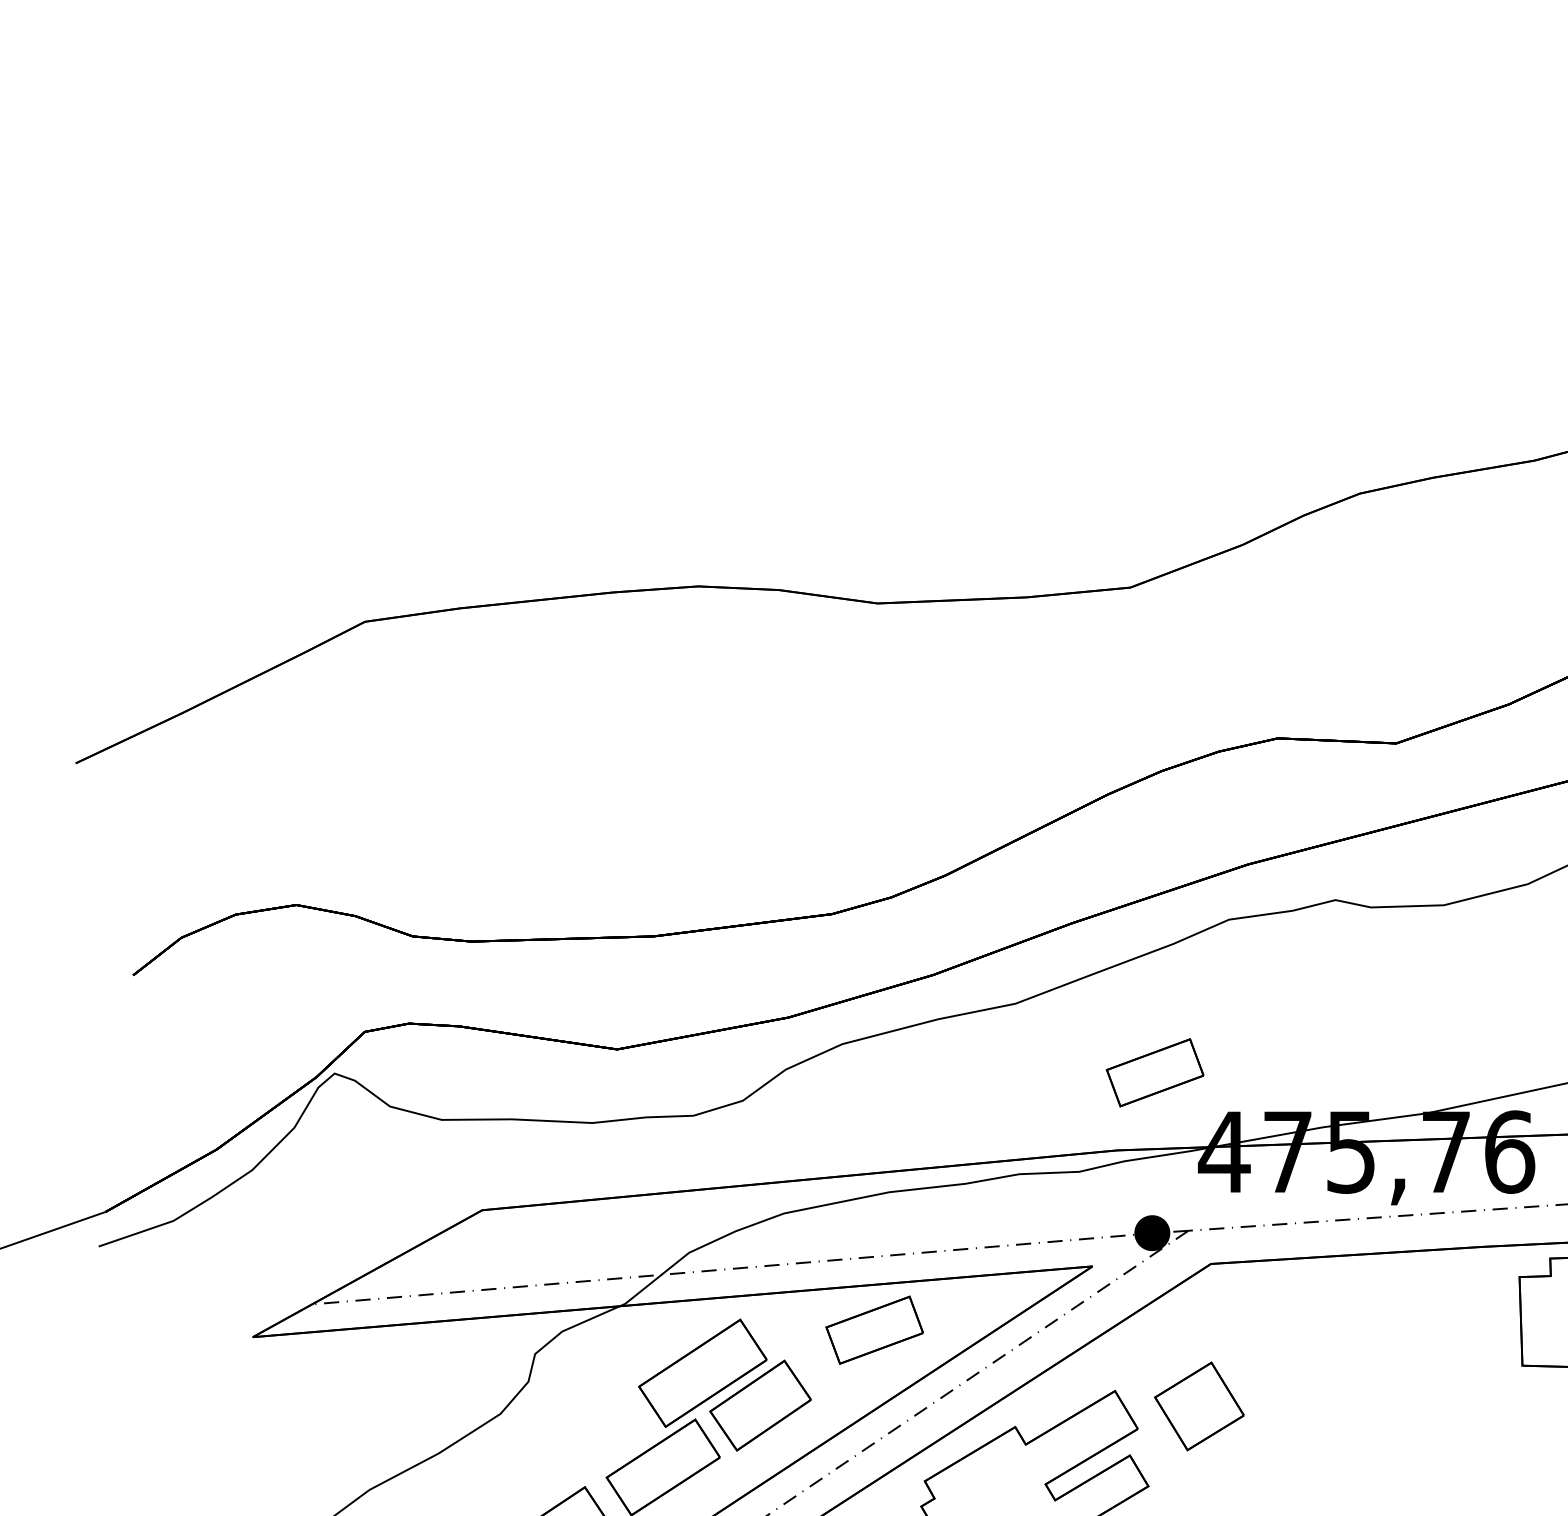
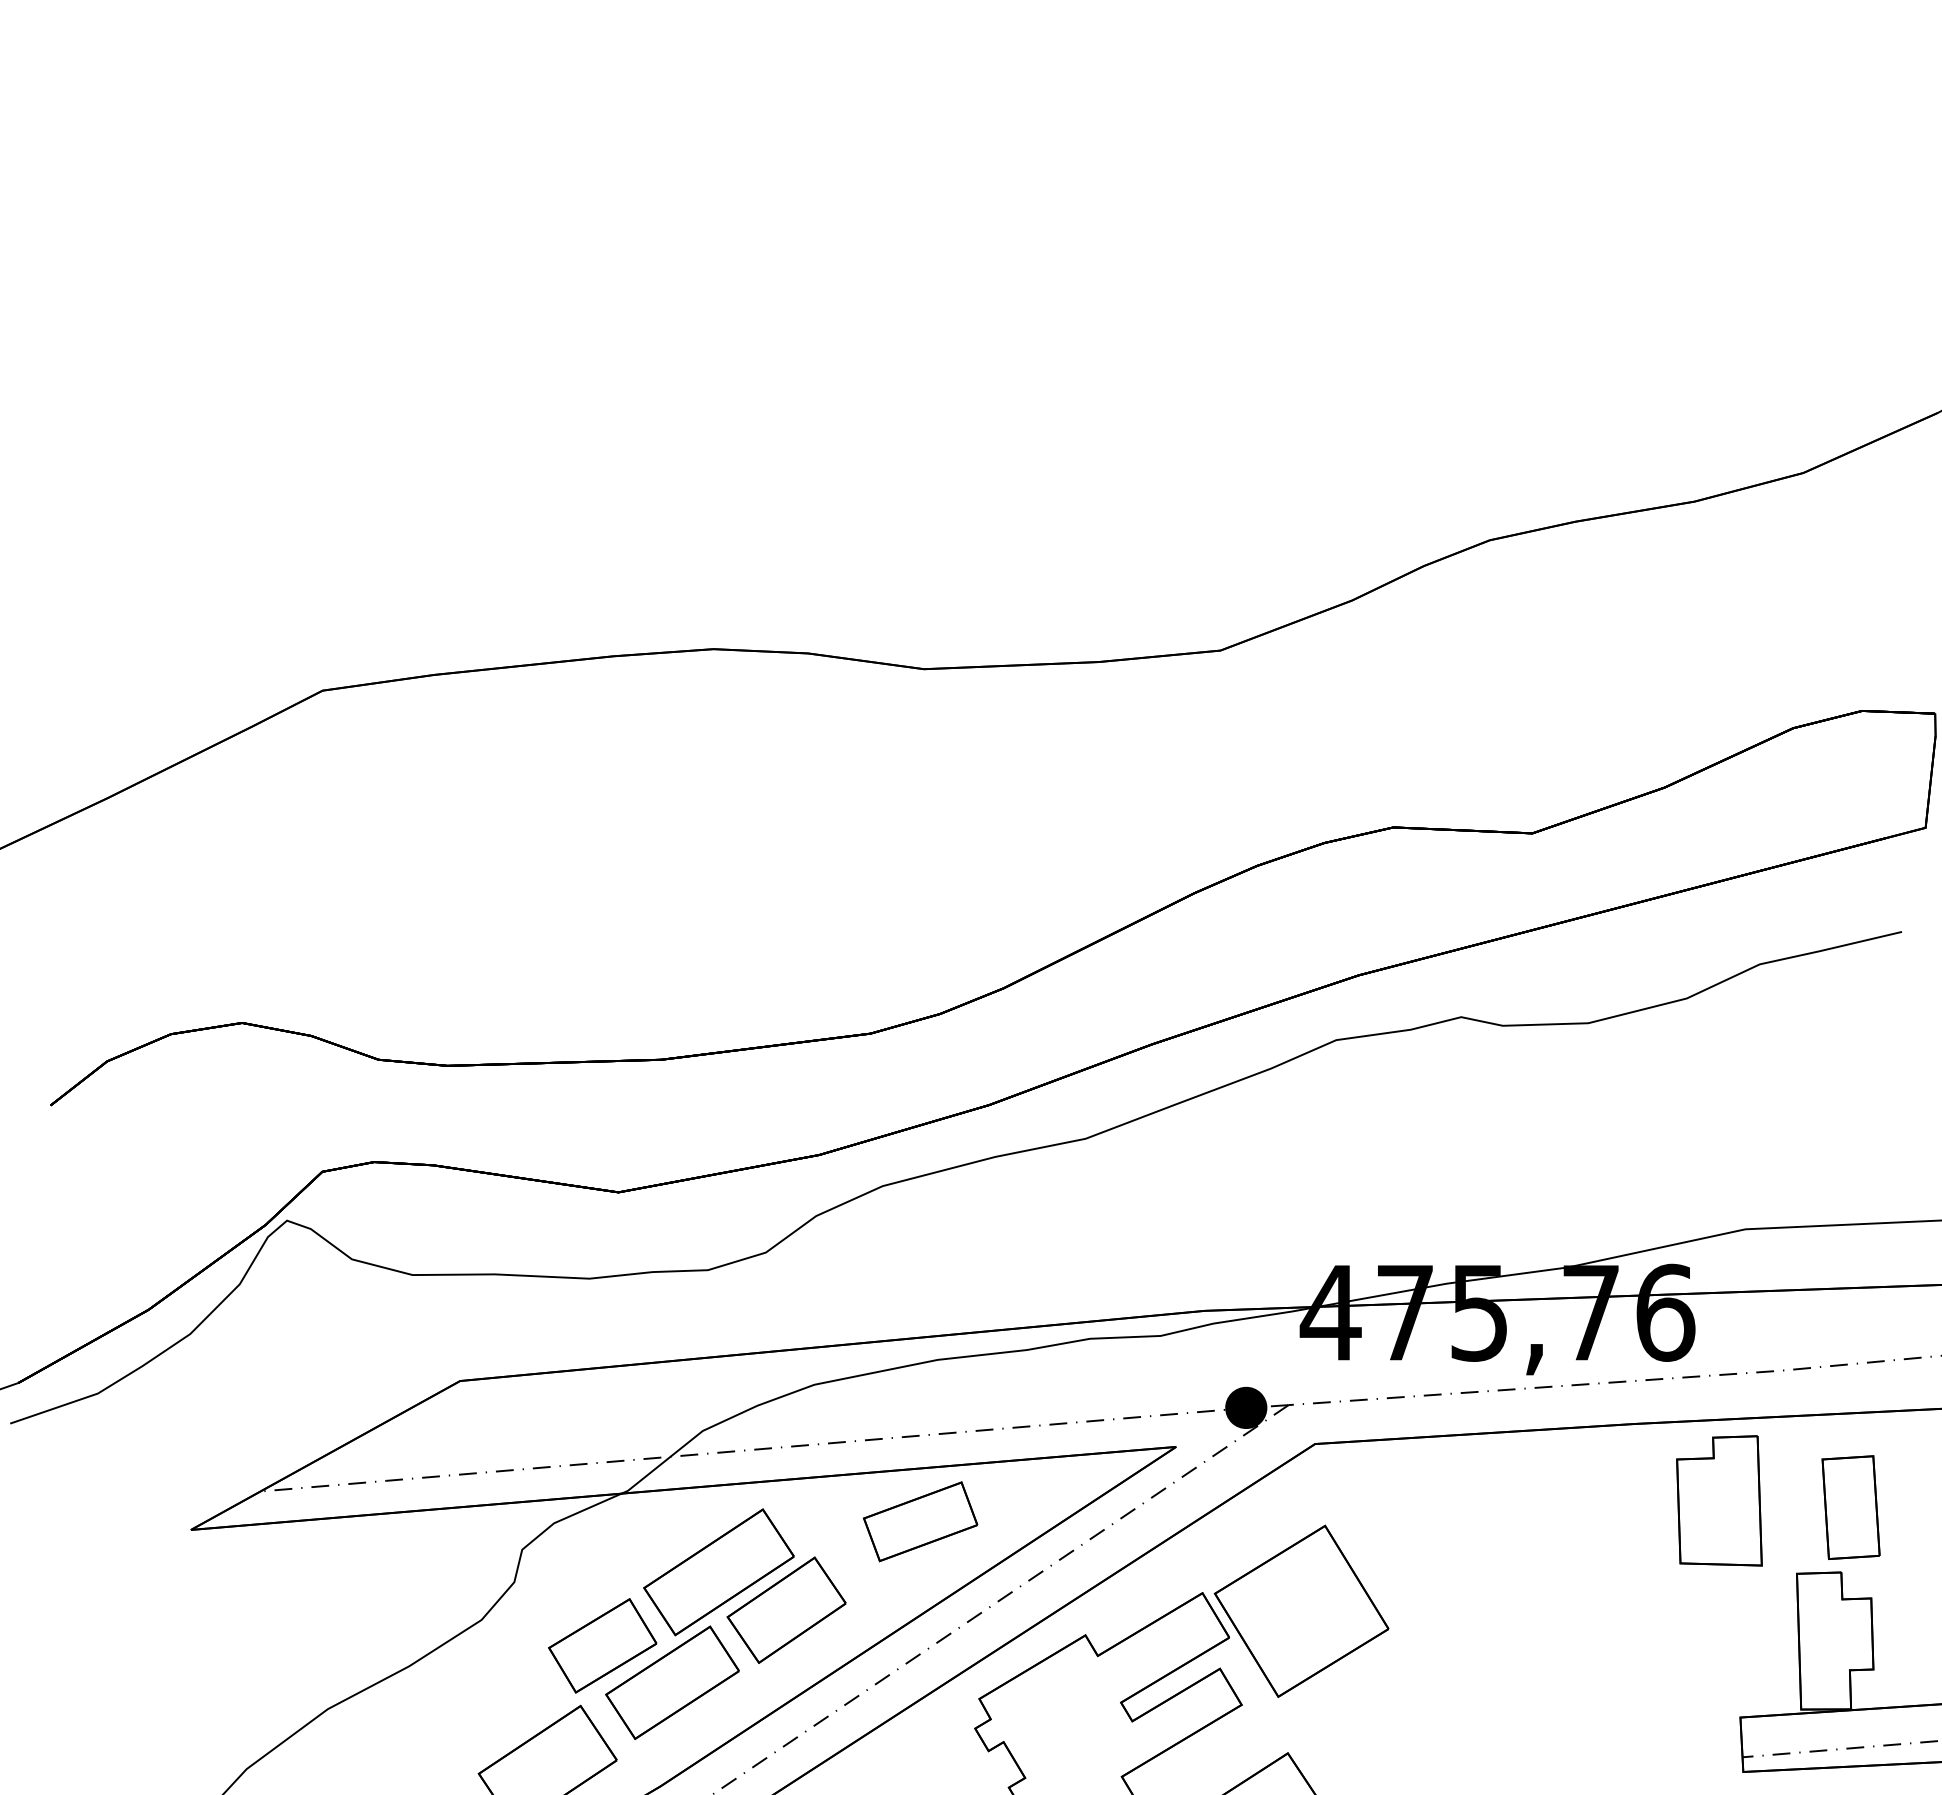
part: (1155, 1072) -> (1249, 1219), removed
part: (1199, 1405) -> (1301, 1610), size x1.67
part: (603, 1435) -> (602, 1645), added

